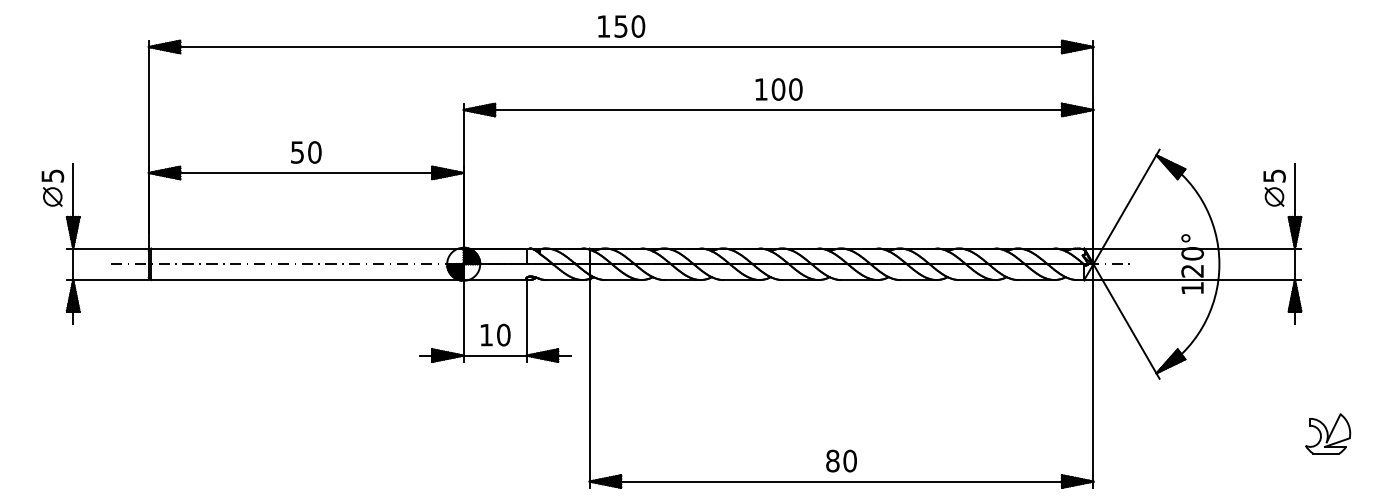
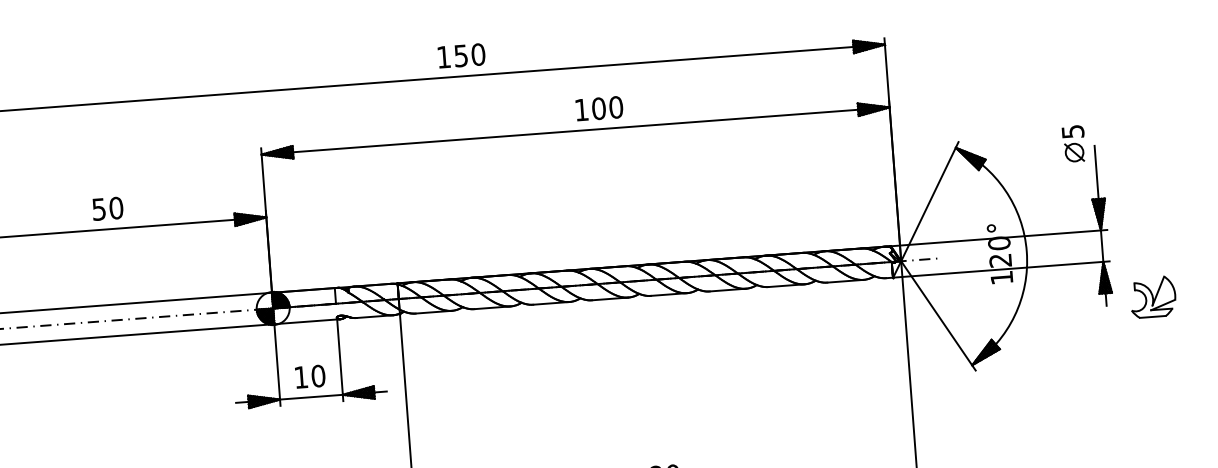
text: (621, 26) -> (461, 55), moved
text: (778, 89) -> (598, 108), moved
part: (1274, 187) -> (1073, 143), moved
part: (1328, 433) -> (1153, 296), moved

